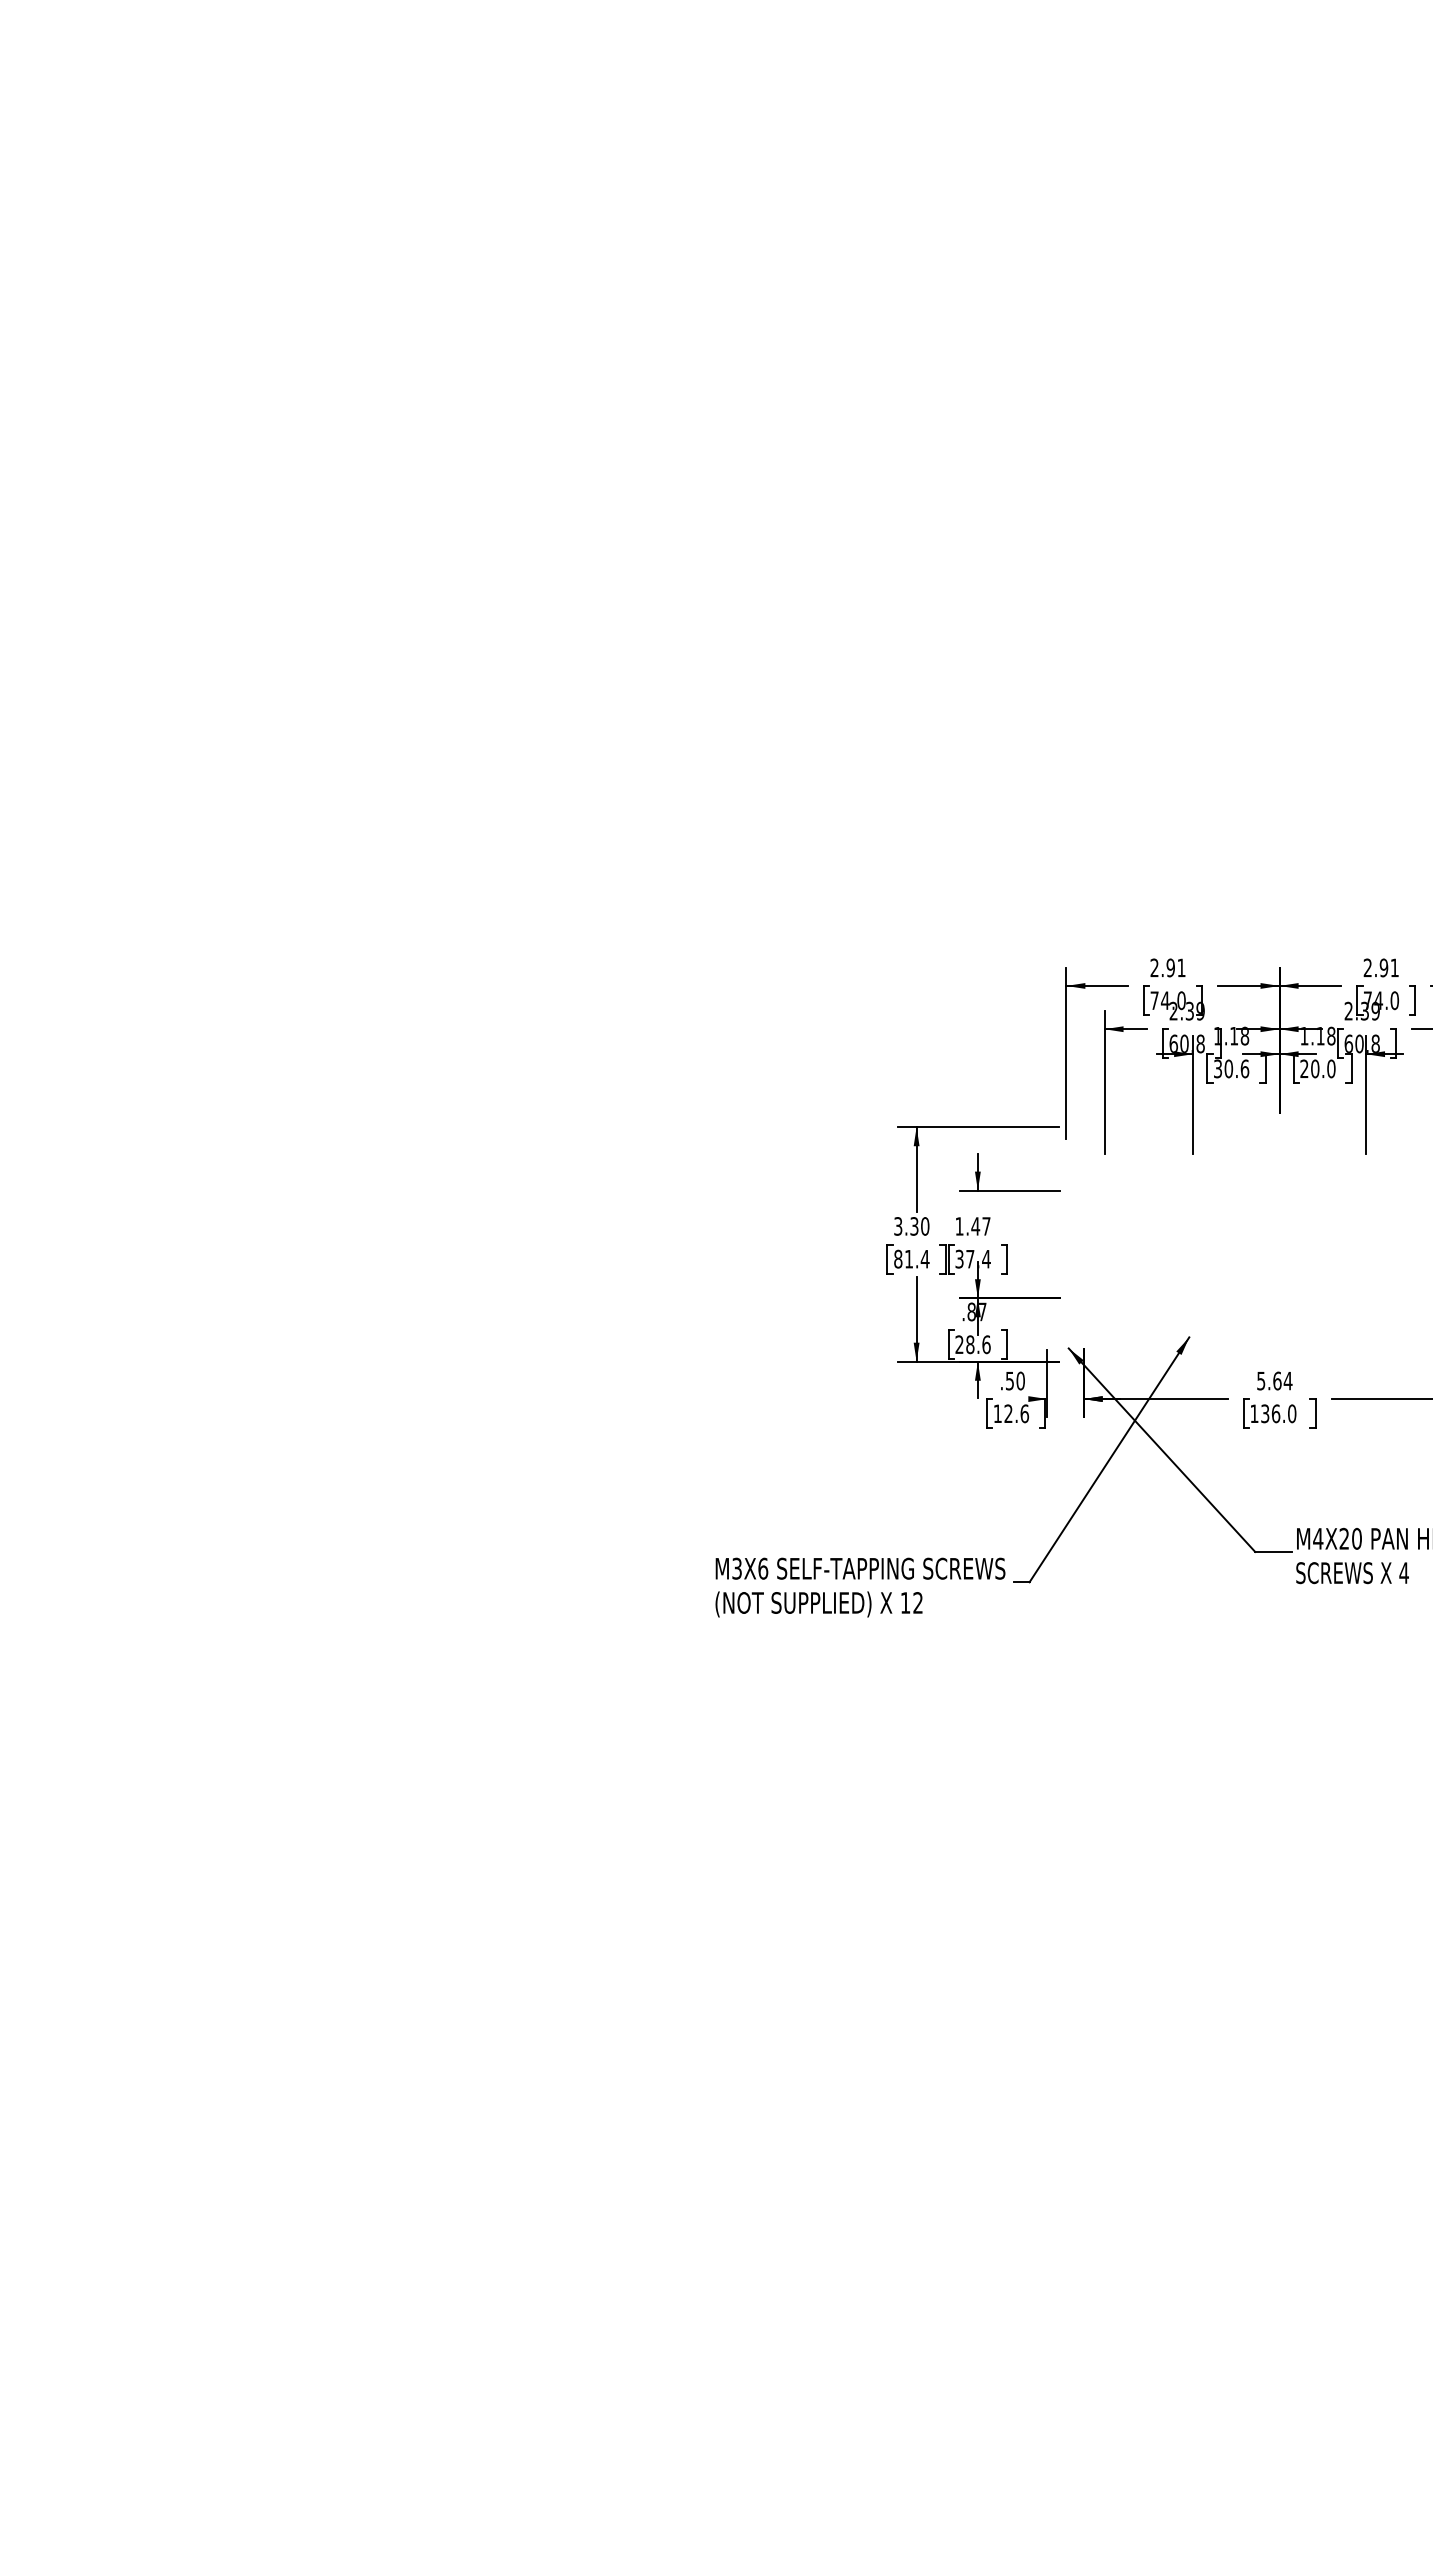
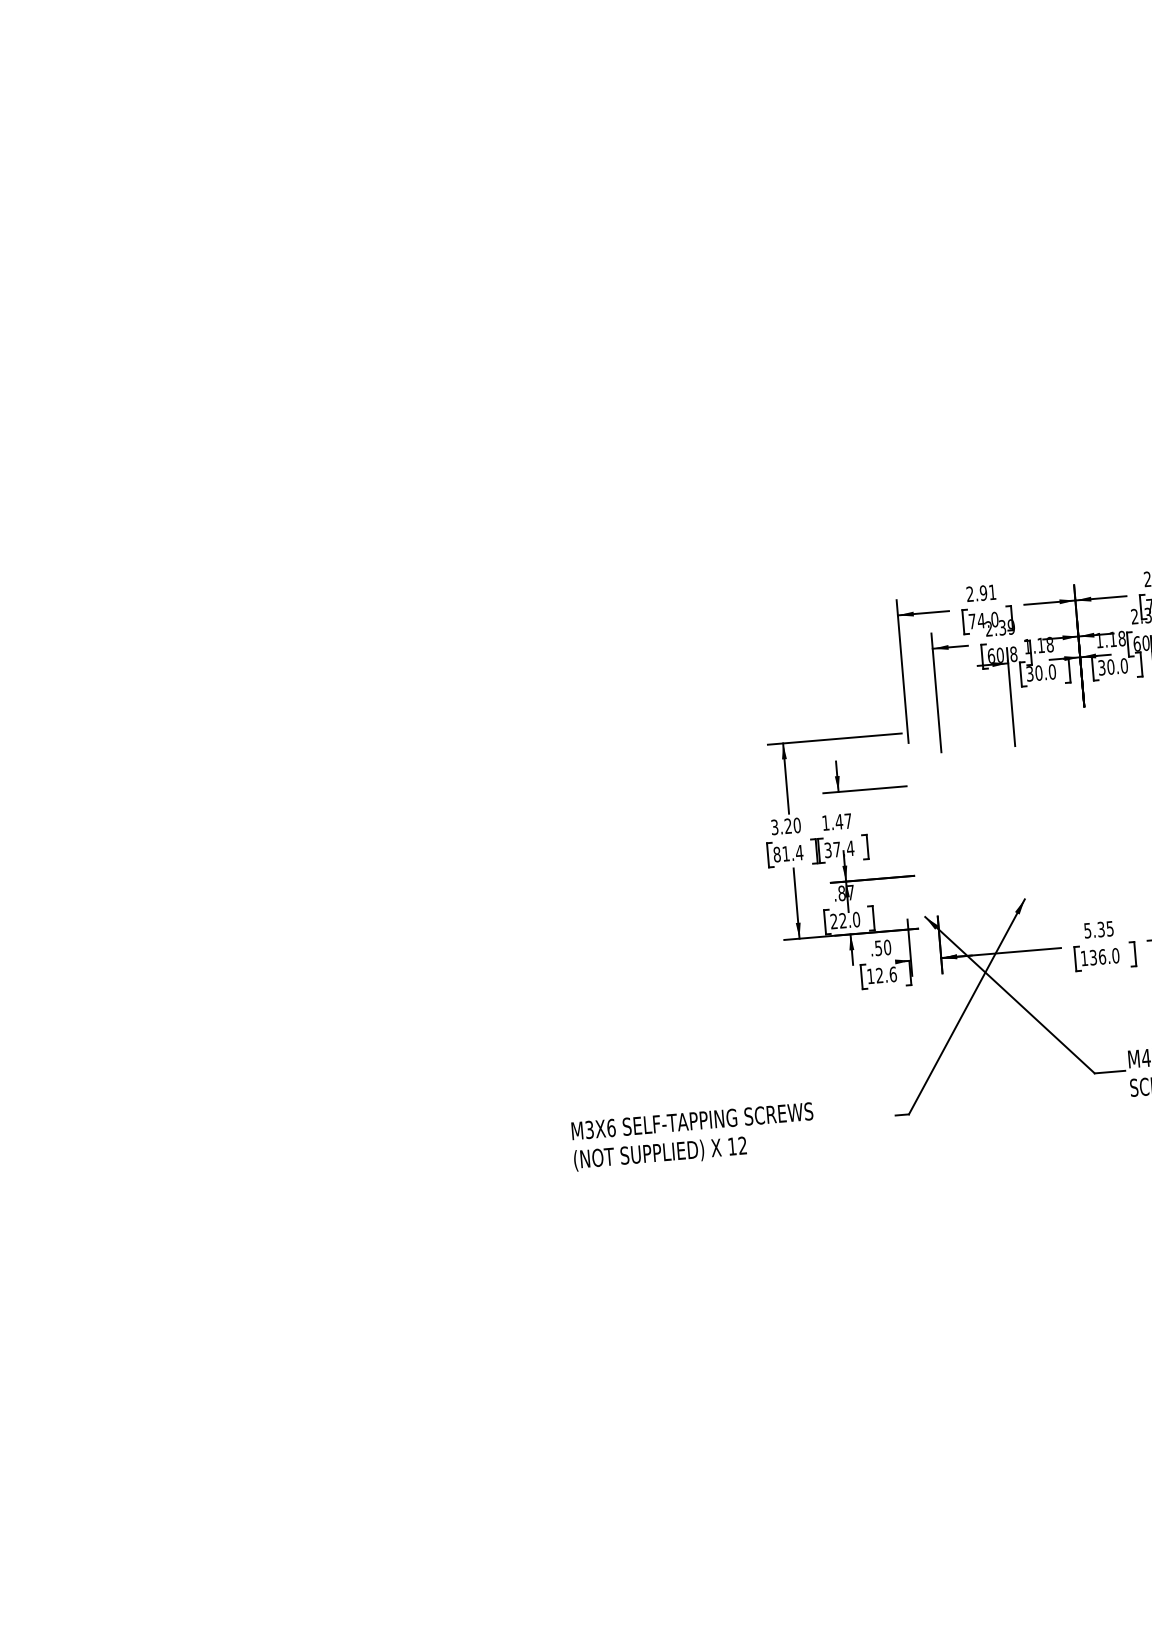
text: (1244, 1068) -> (1051, 671), 30.6 -> 30.0
text: (1304, 1068) -> (1101, 667), 20.0 -> 30.0
text: (914, 1226) -> (788, 826), 3.30 -> 3.20
text: (978, 1344) -> (849, 920), 28.6 -> 22.0
text: (1282, 1380) -> (1105, 928), 5.64 -> 5.35
text: (860, 1587) -> (693, 1136), moved

